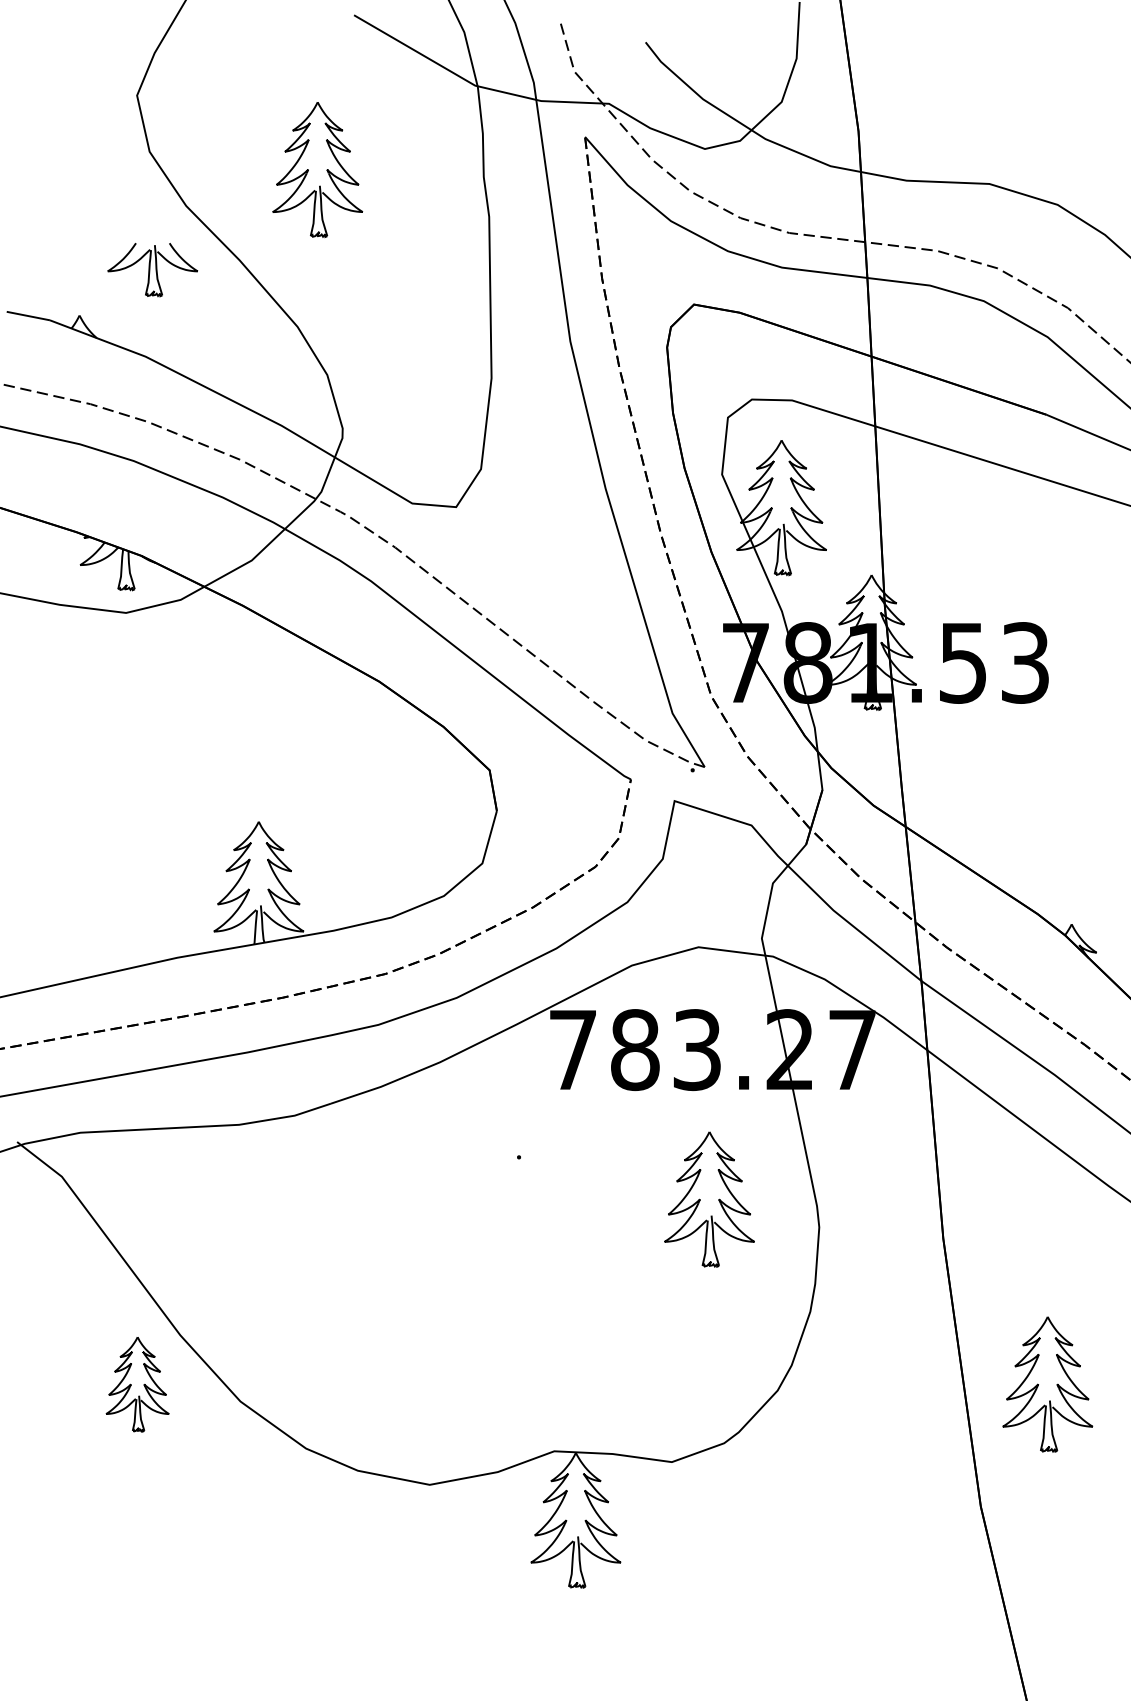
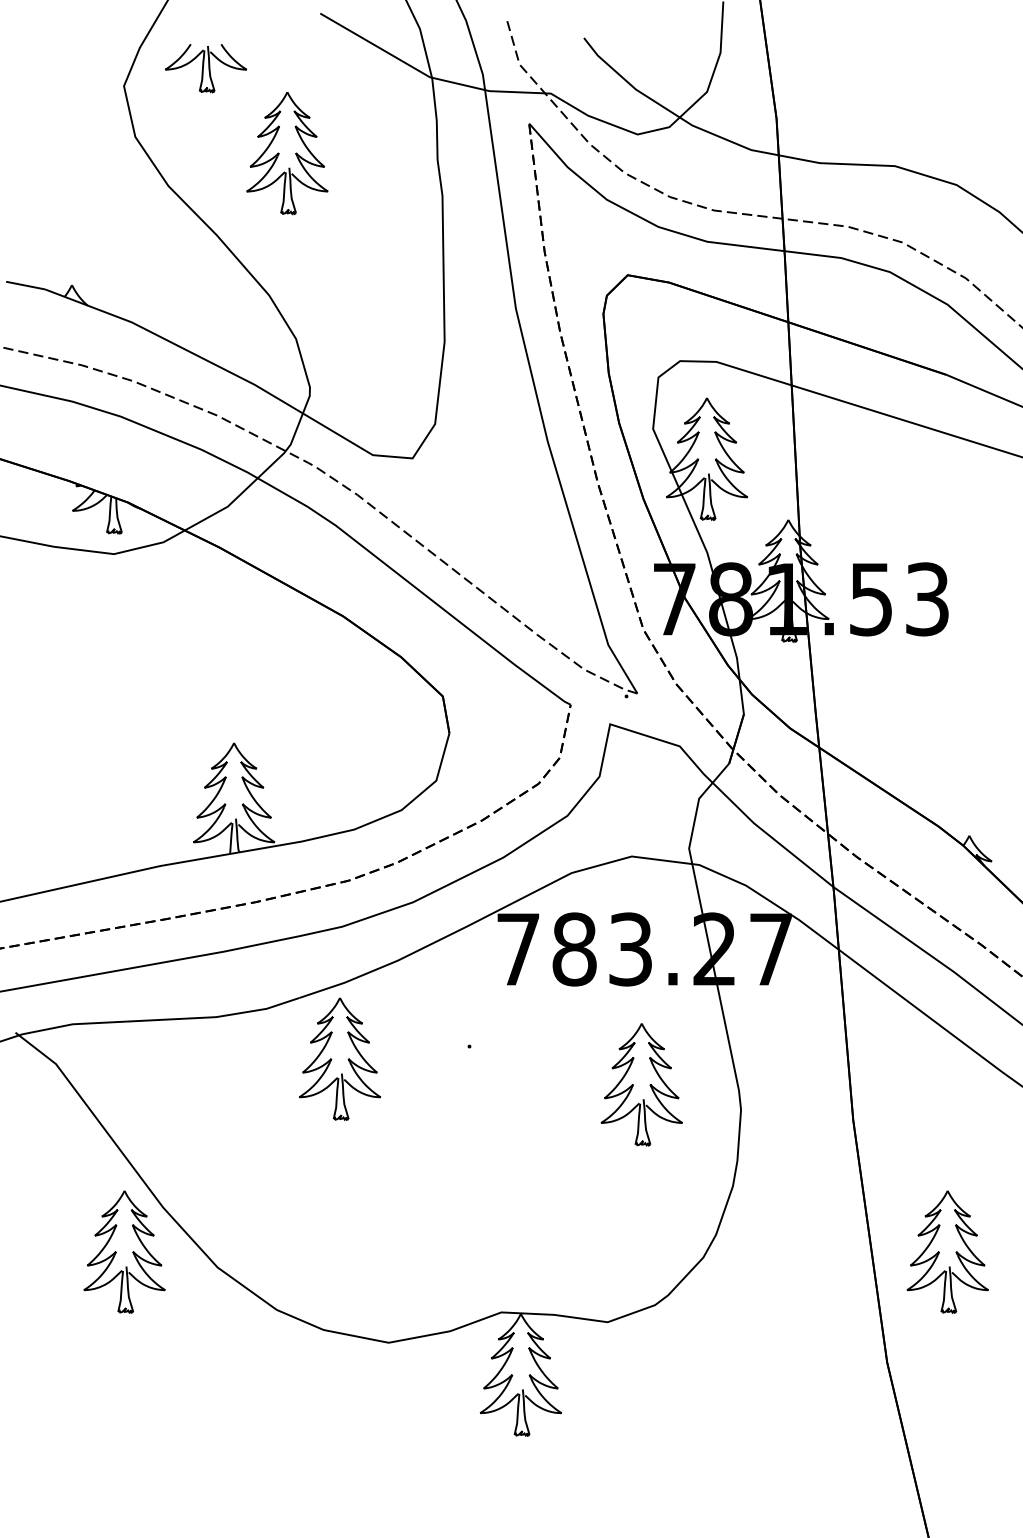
part: (152, 270) -> (205, 68), moved
part: (375, 1171) -> (339, 1059), added
part: (137, 1384) -> (124, 1252), size x1.43

